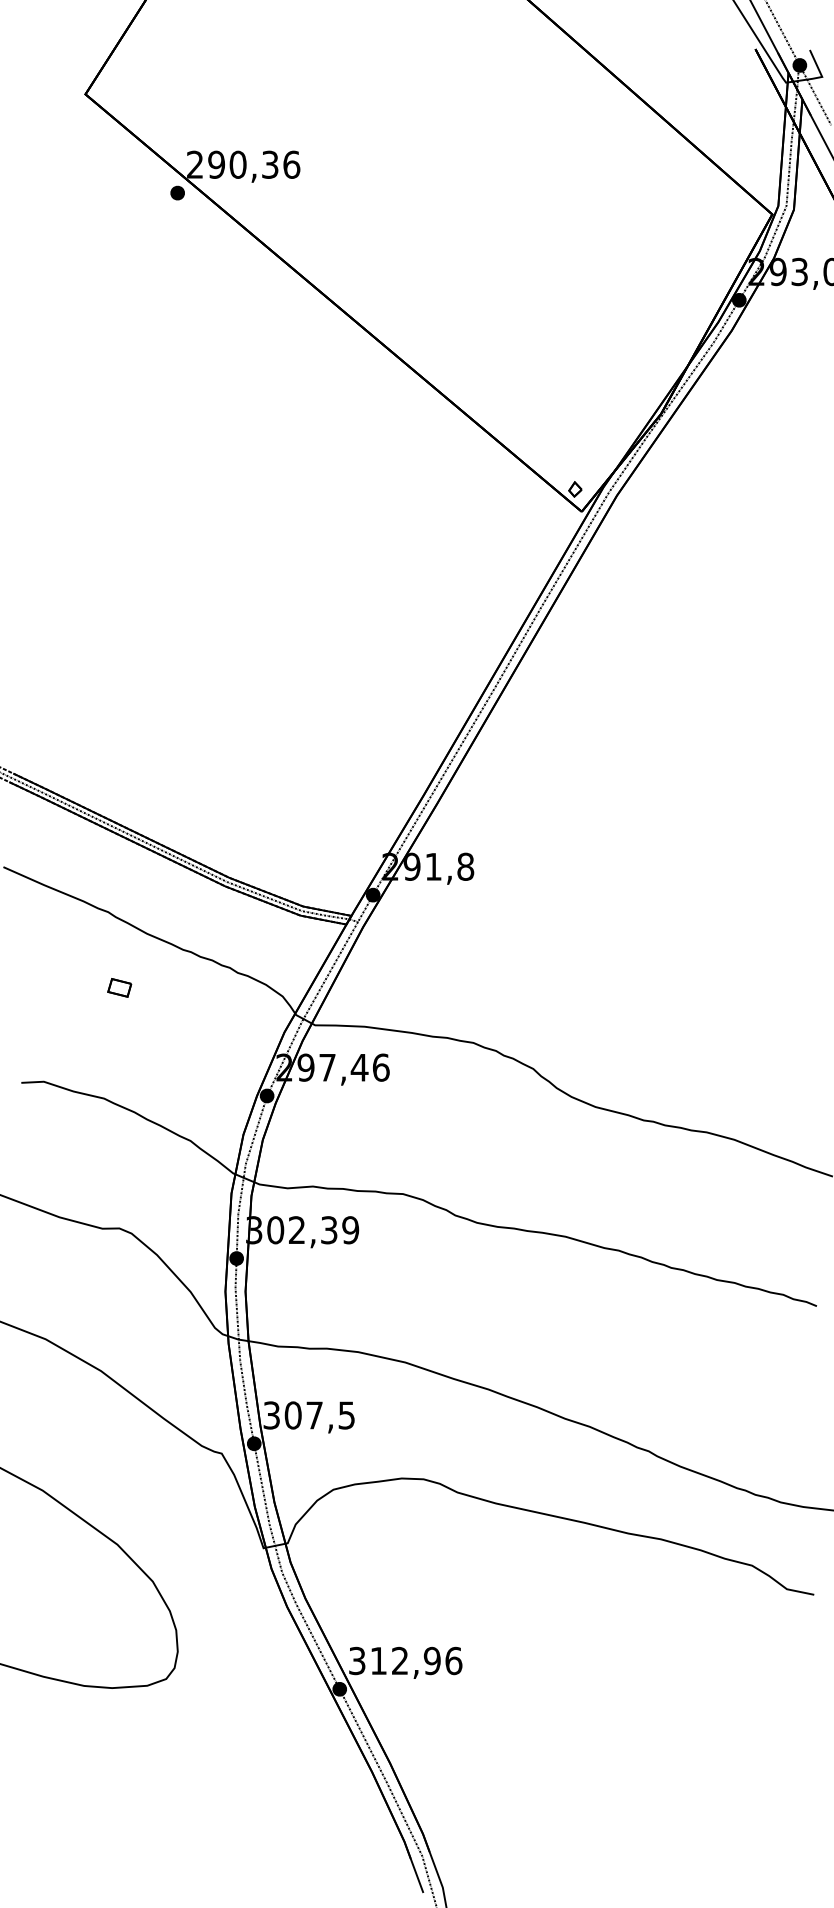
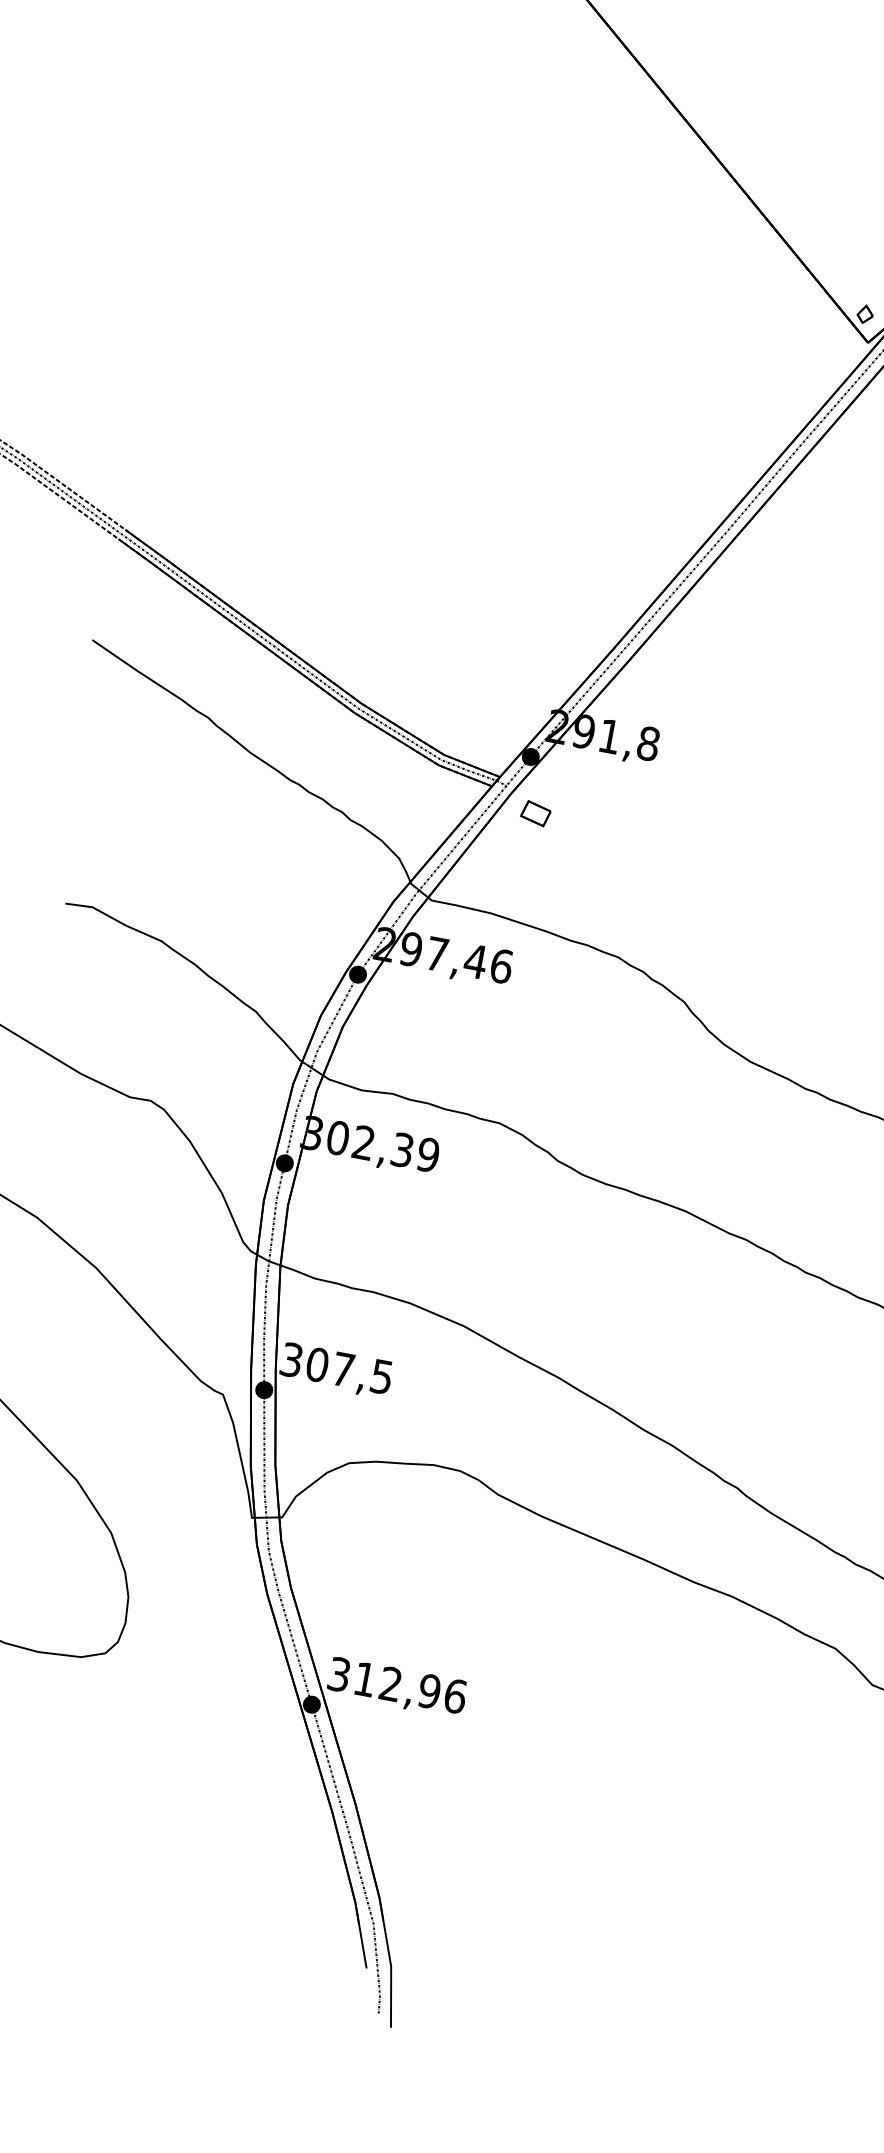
part: (119, 987) -> (535, 813), moved

